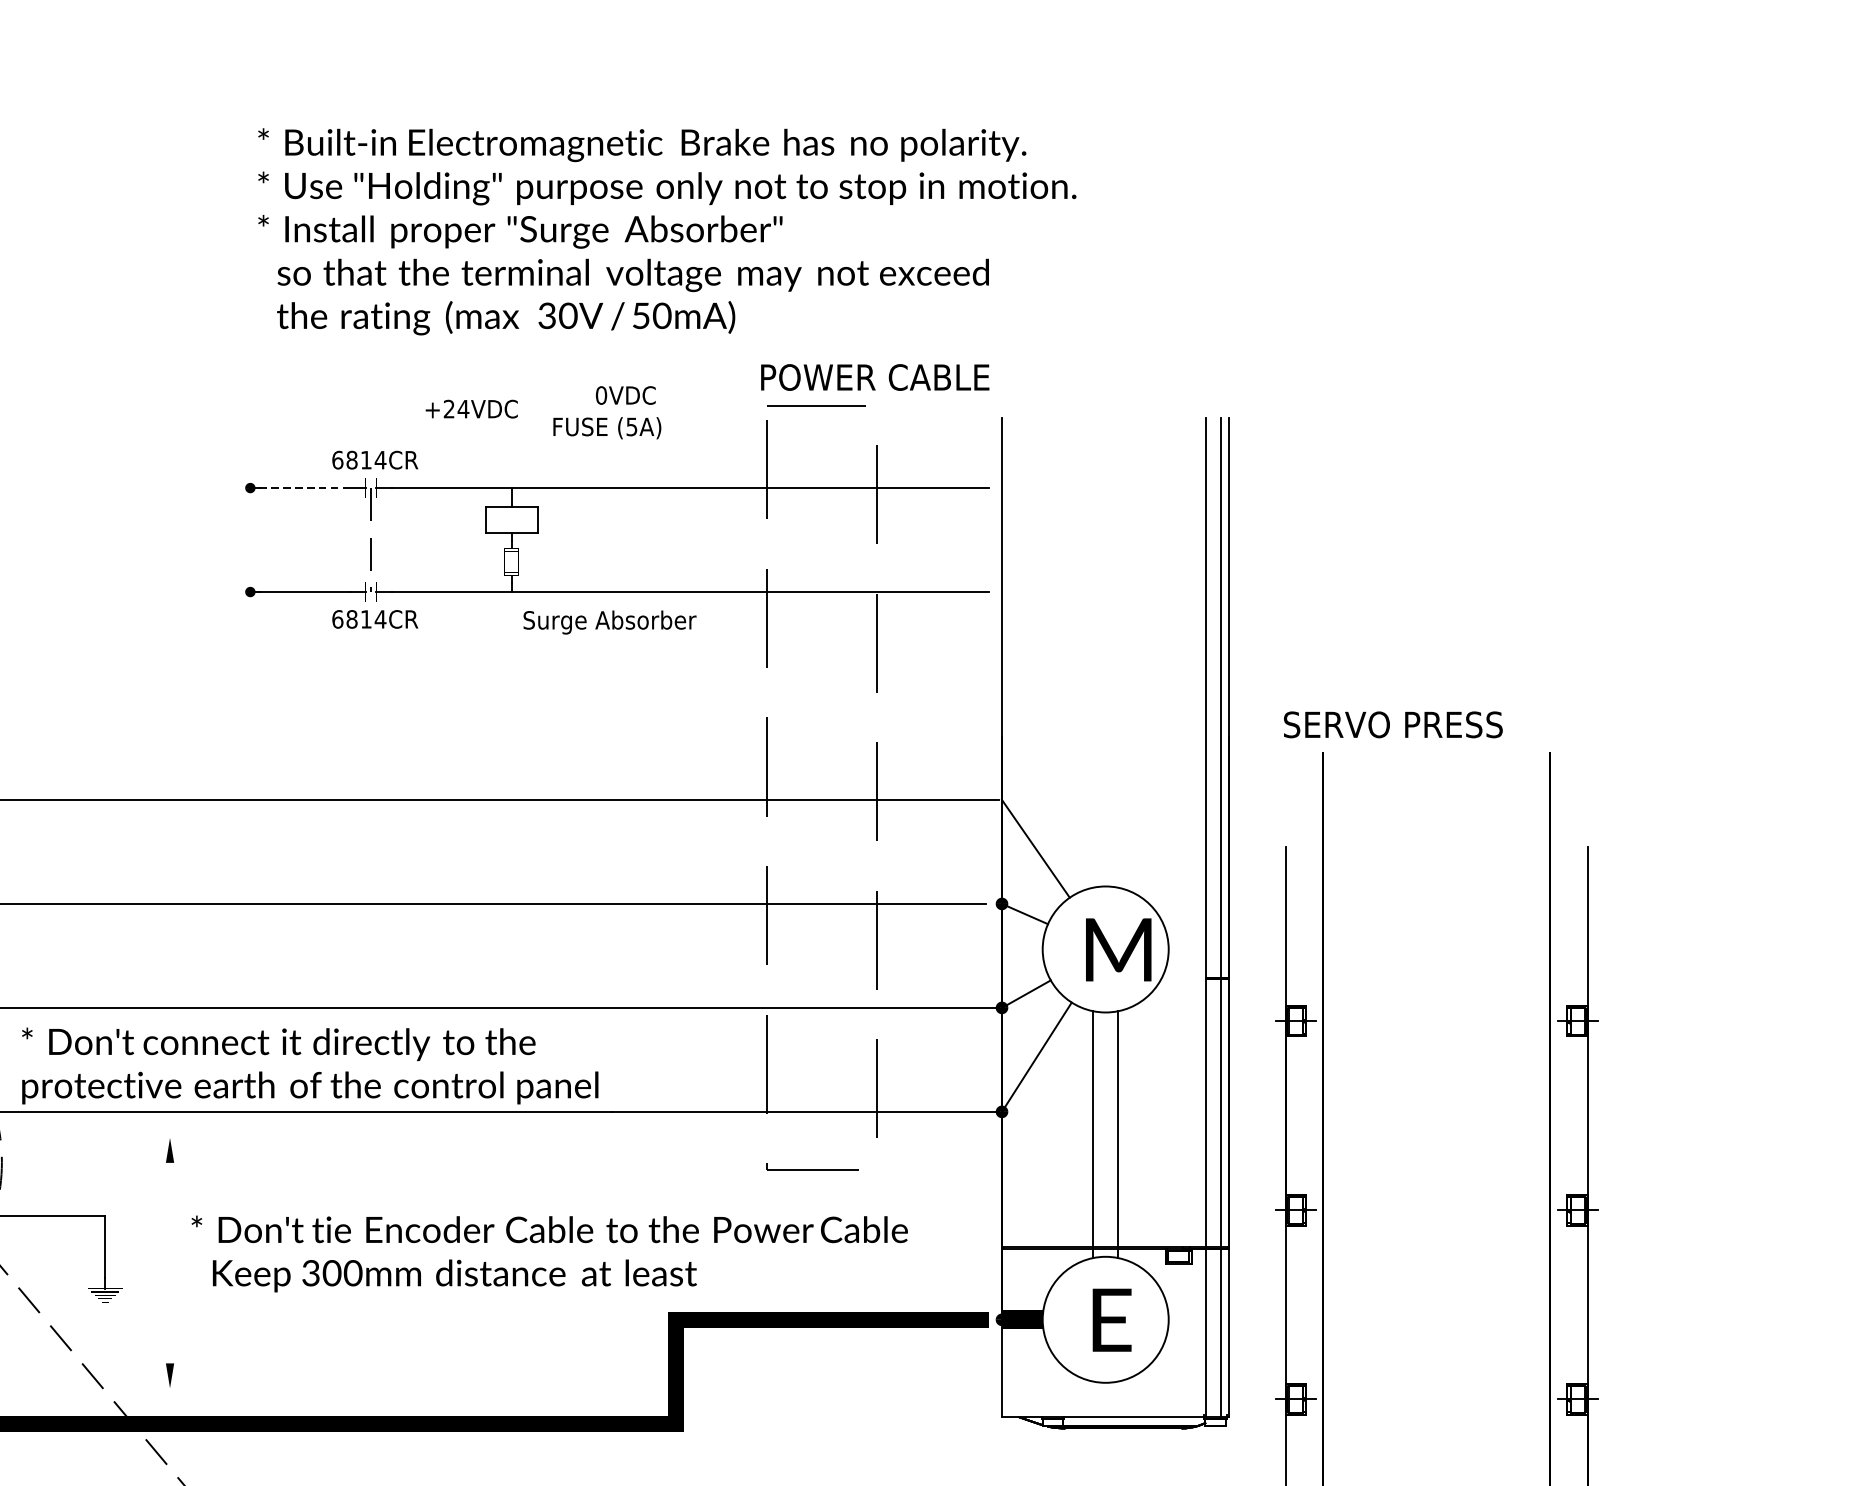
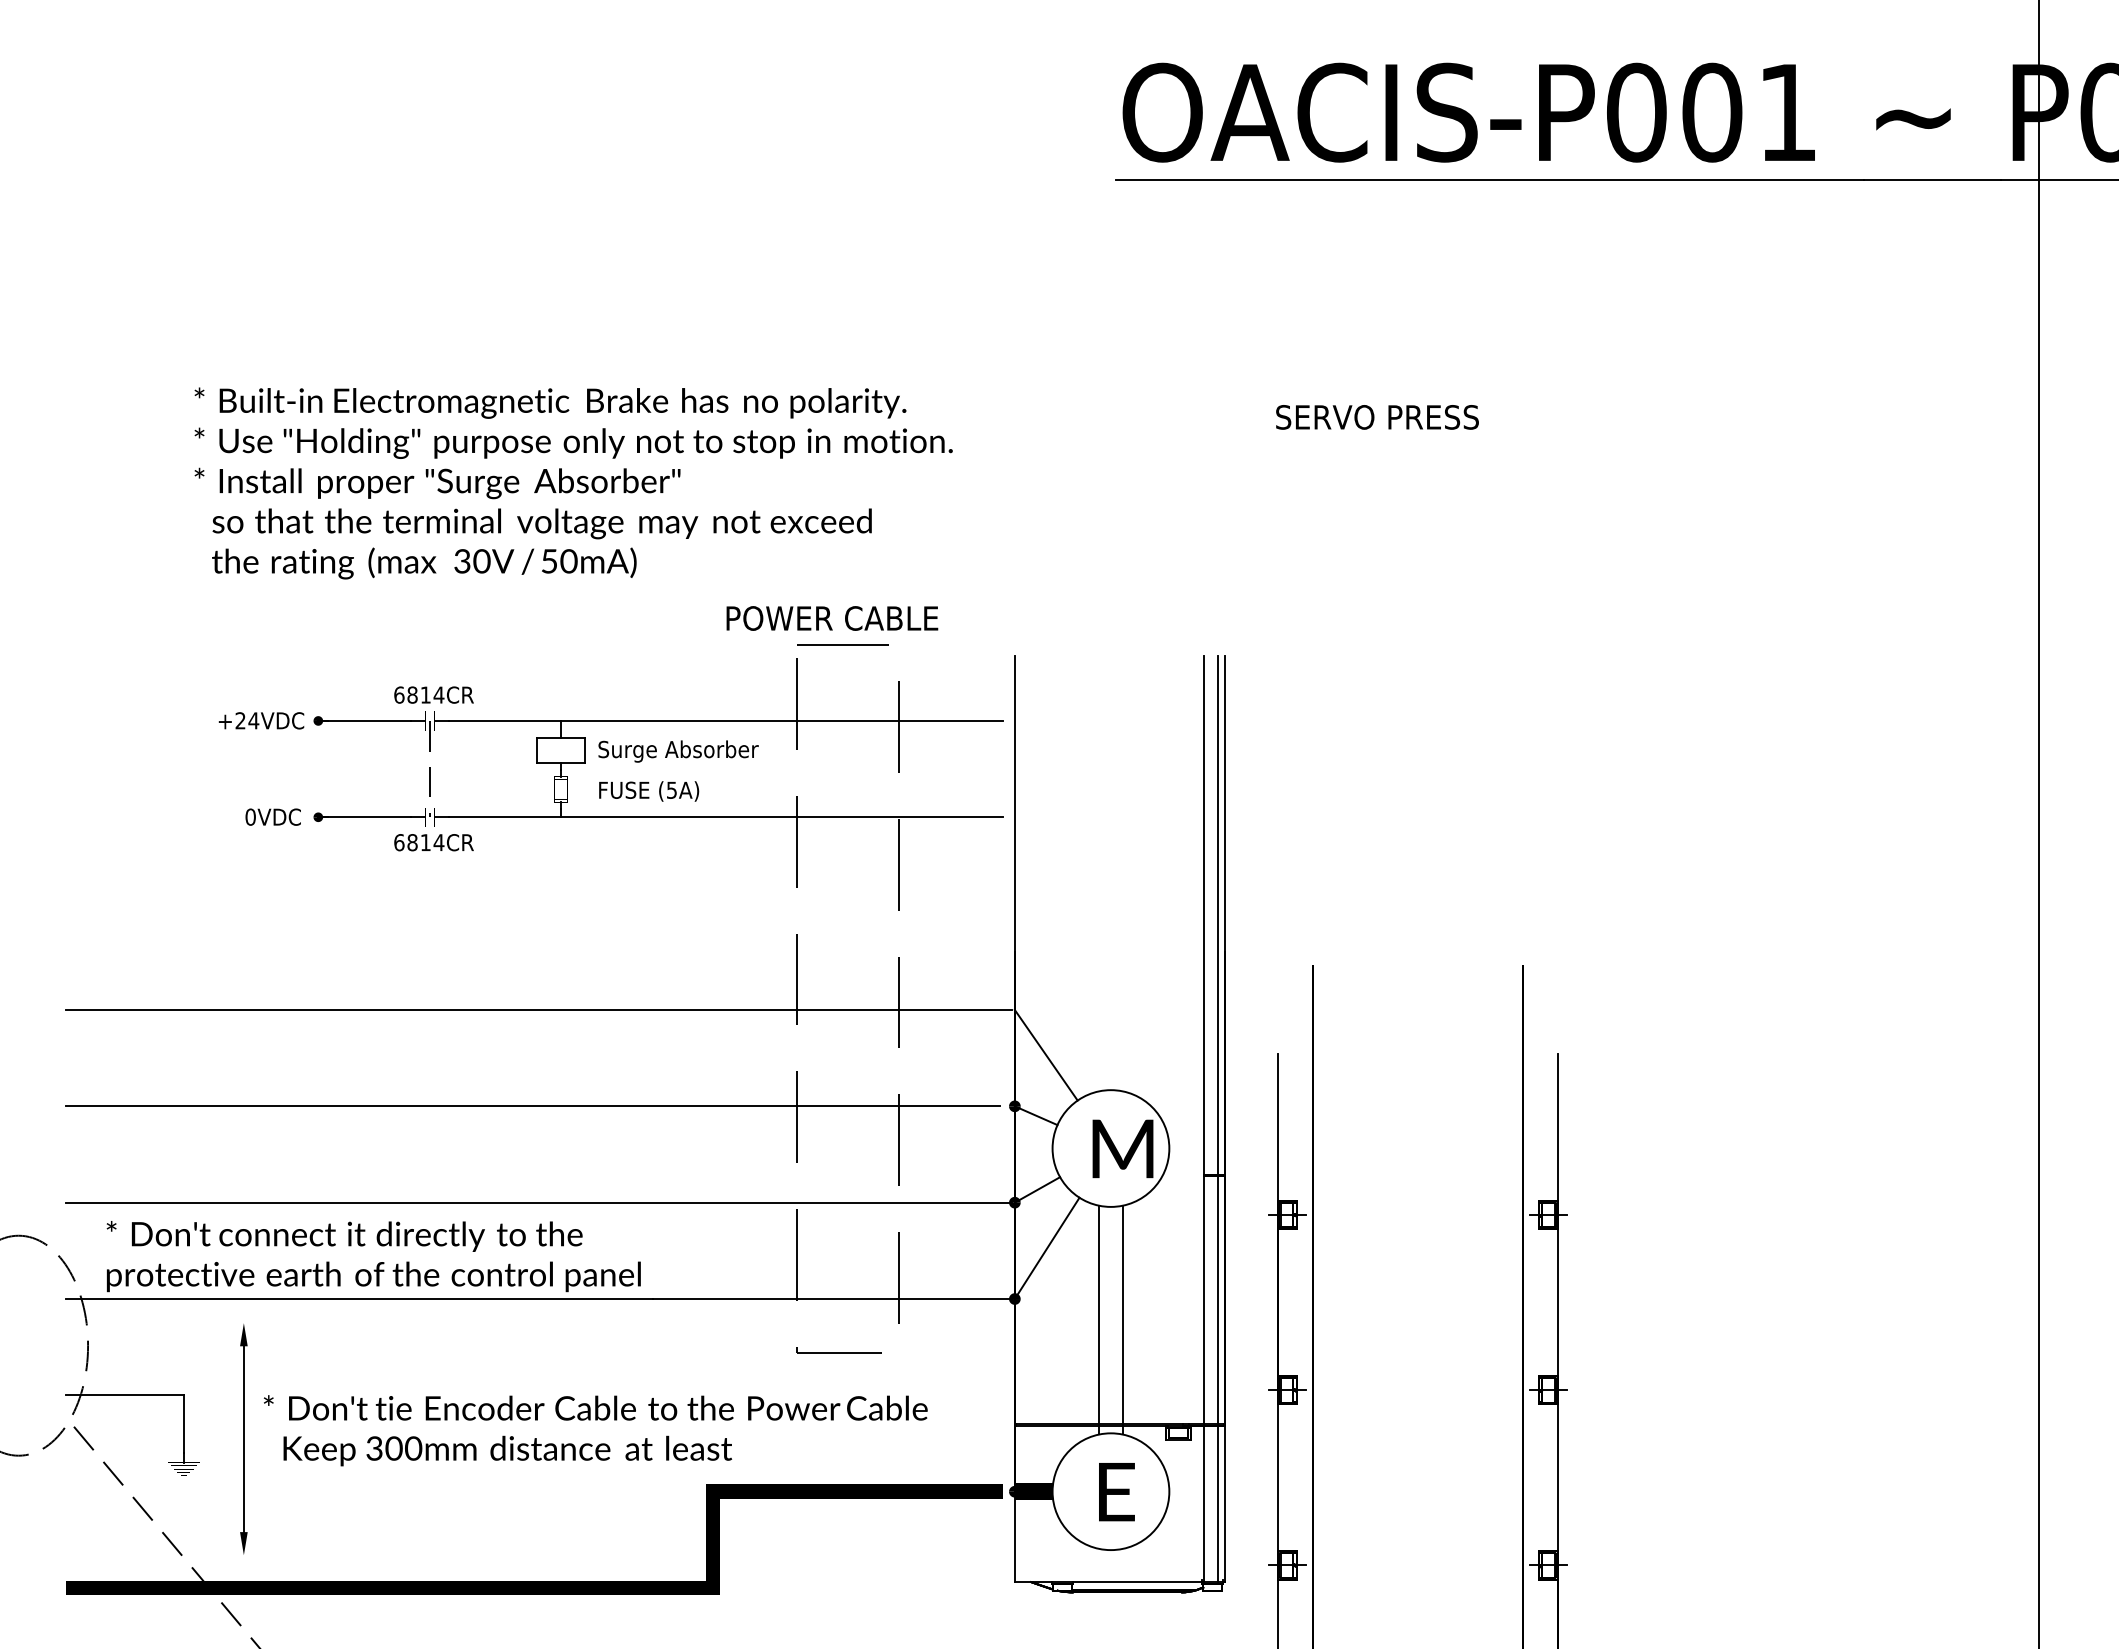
text: (667, 231) -> (573, 483), moved
text: (875, 377) -> (832, 618), moved
text: (625, 394) -> (272, 816), moved
text: (471, 408) -> (261, 720), moved
text: (607, 428) -> (649, 791), moved
line: (300, 487) -> (364, 720), dashed -> solid
text: (609, 622) -> (678, 751), moved
text: (1393, 724) -> (1377, 417), moved
line: (169, 1263) -> (243, 1439), added

